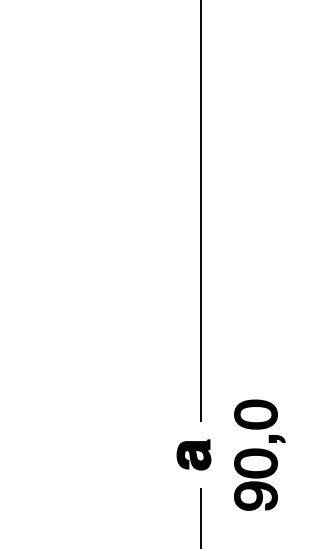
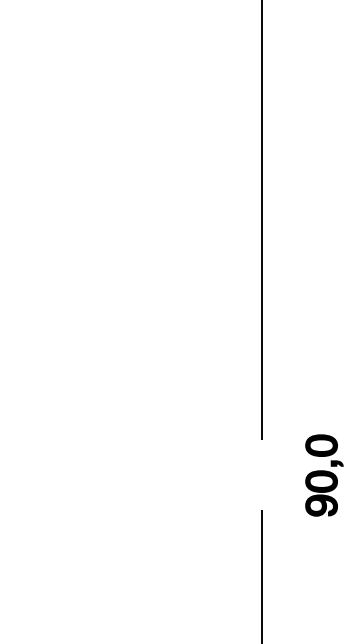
part: (194, 455) -> (255, 475), removed
part: (259, 455) -> (324, 475), size x0.7

